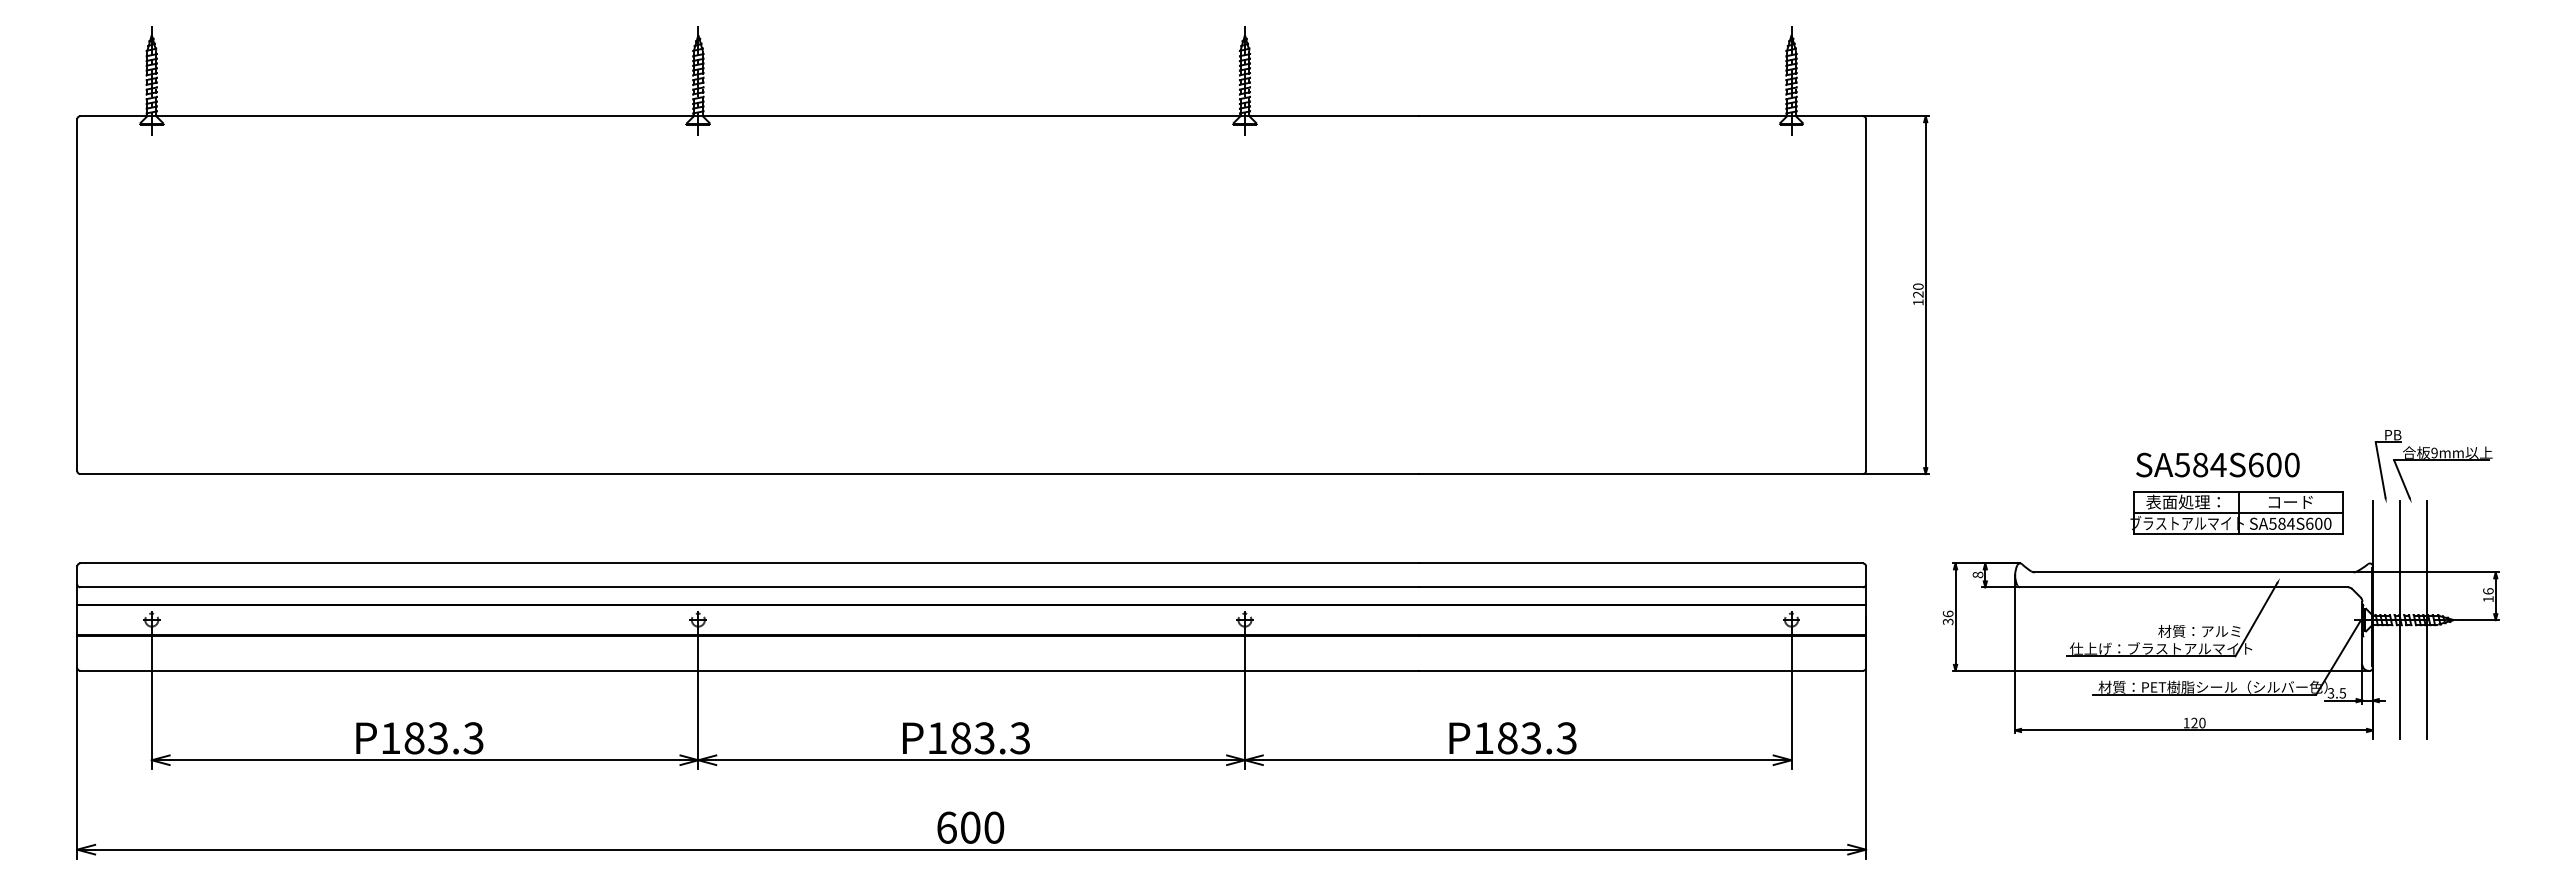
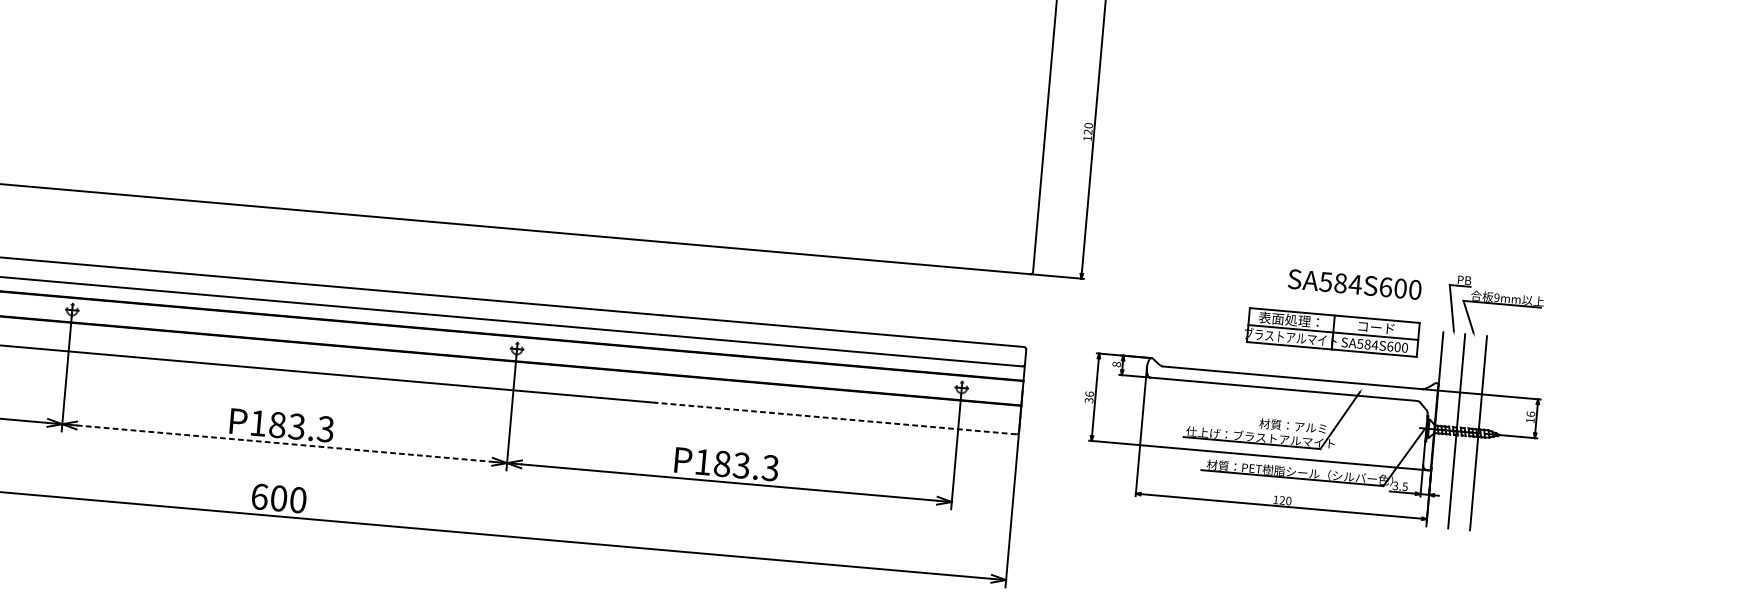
text: (2217, 464) -> (1354, 284), moved
line: (1640, 670) -> (835, 418), solid -> dashed
line: (972, 760) -> (285, 443), solid -> dashed

